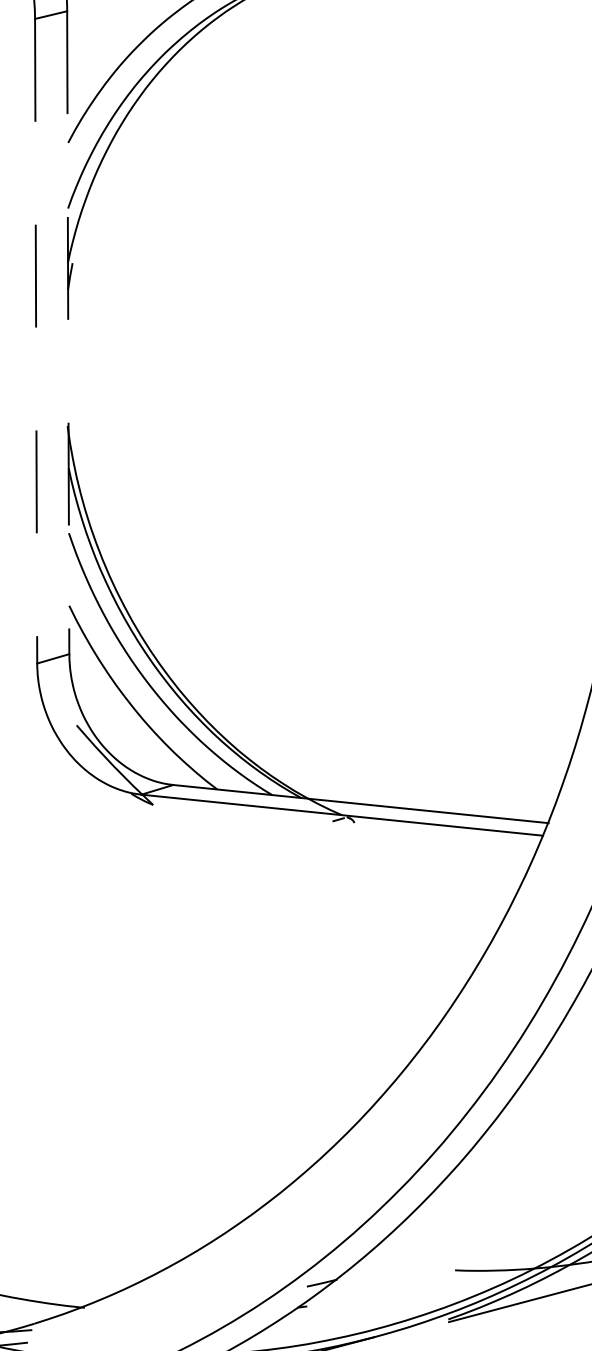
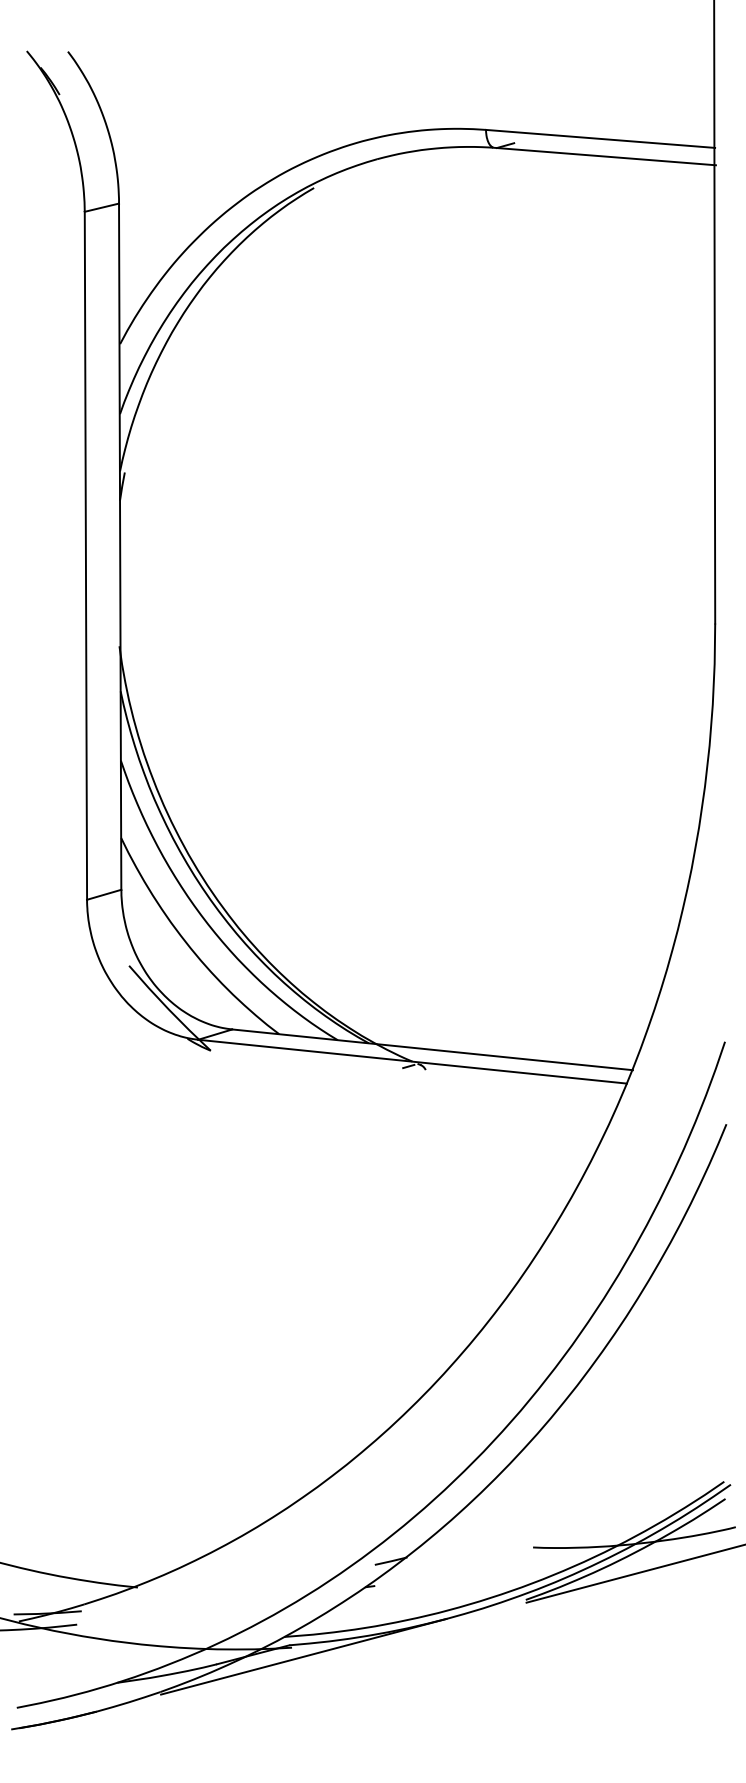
line: (68, 333) -> (120, 547), dashed -> solid
line: (35, 340) -> (85, 555), dashed -> solid

